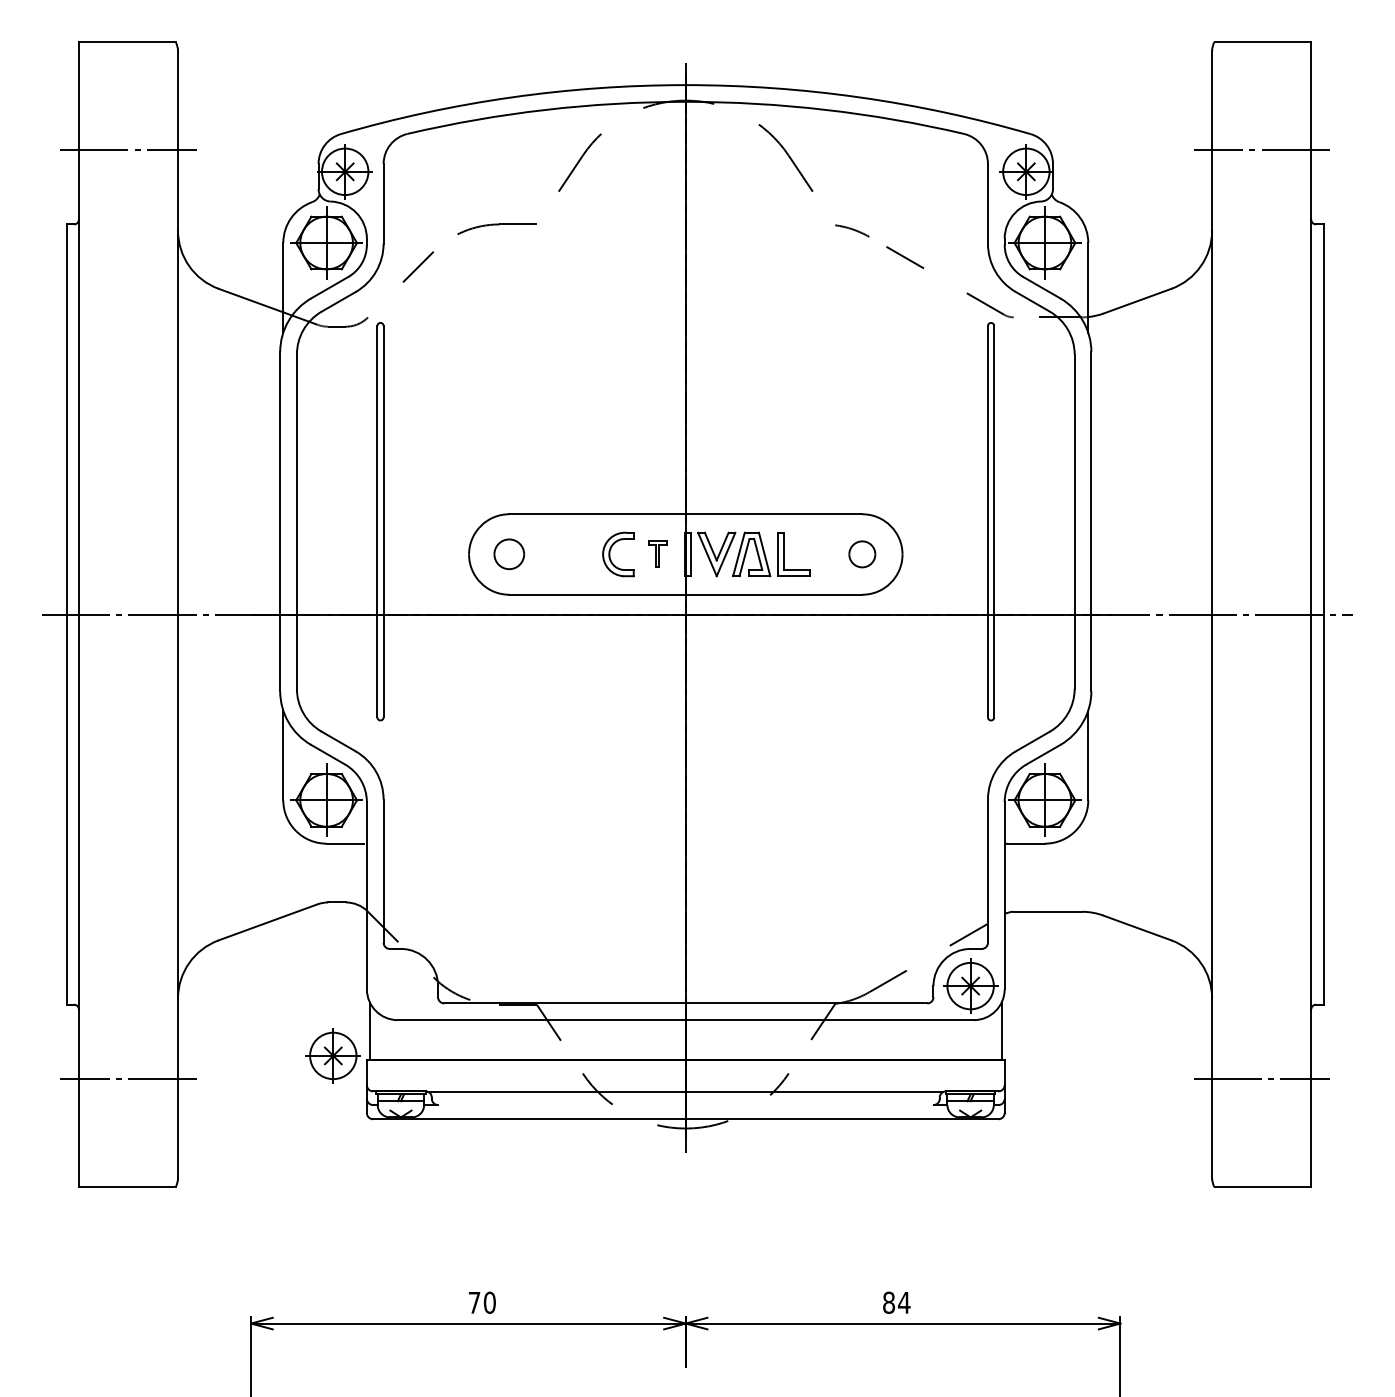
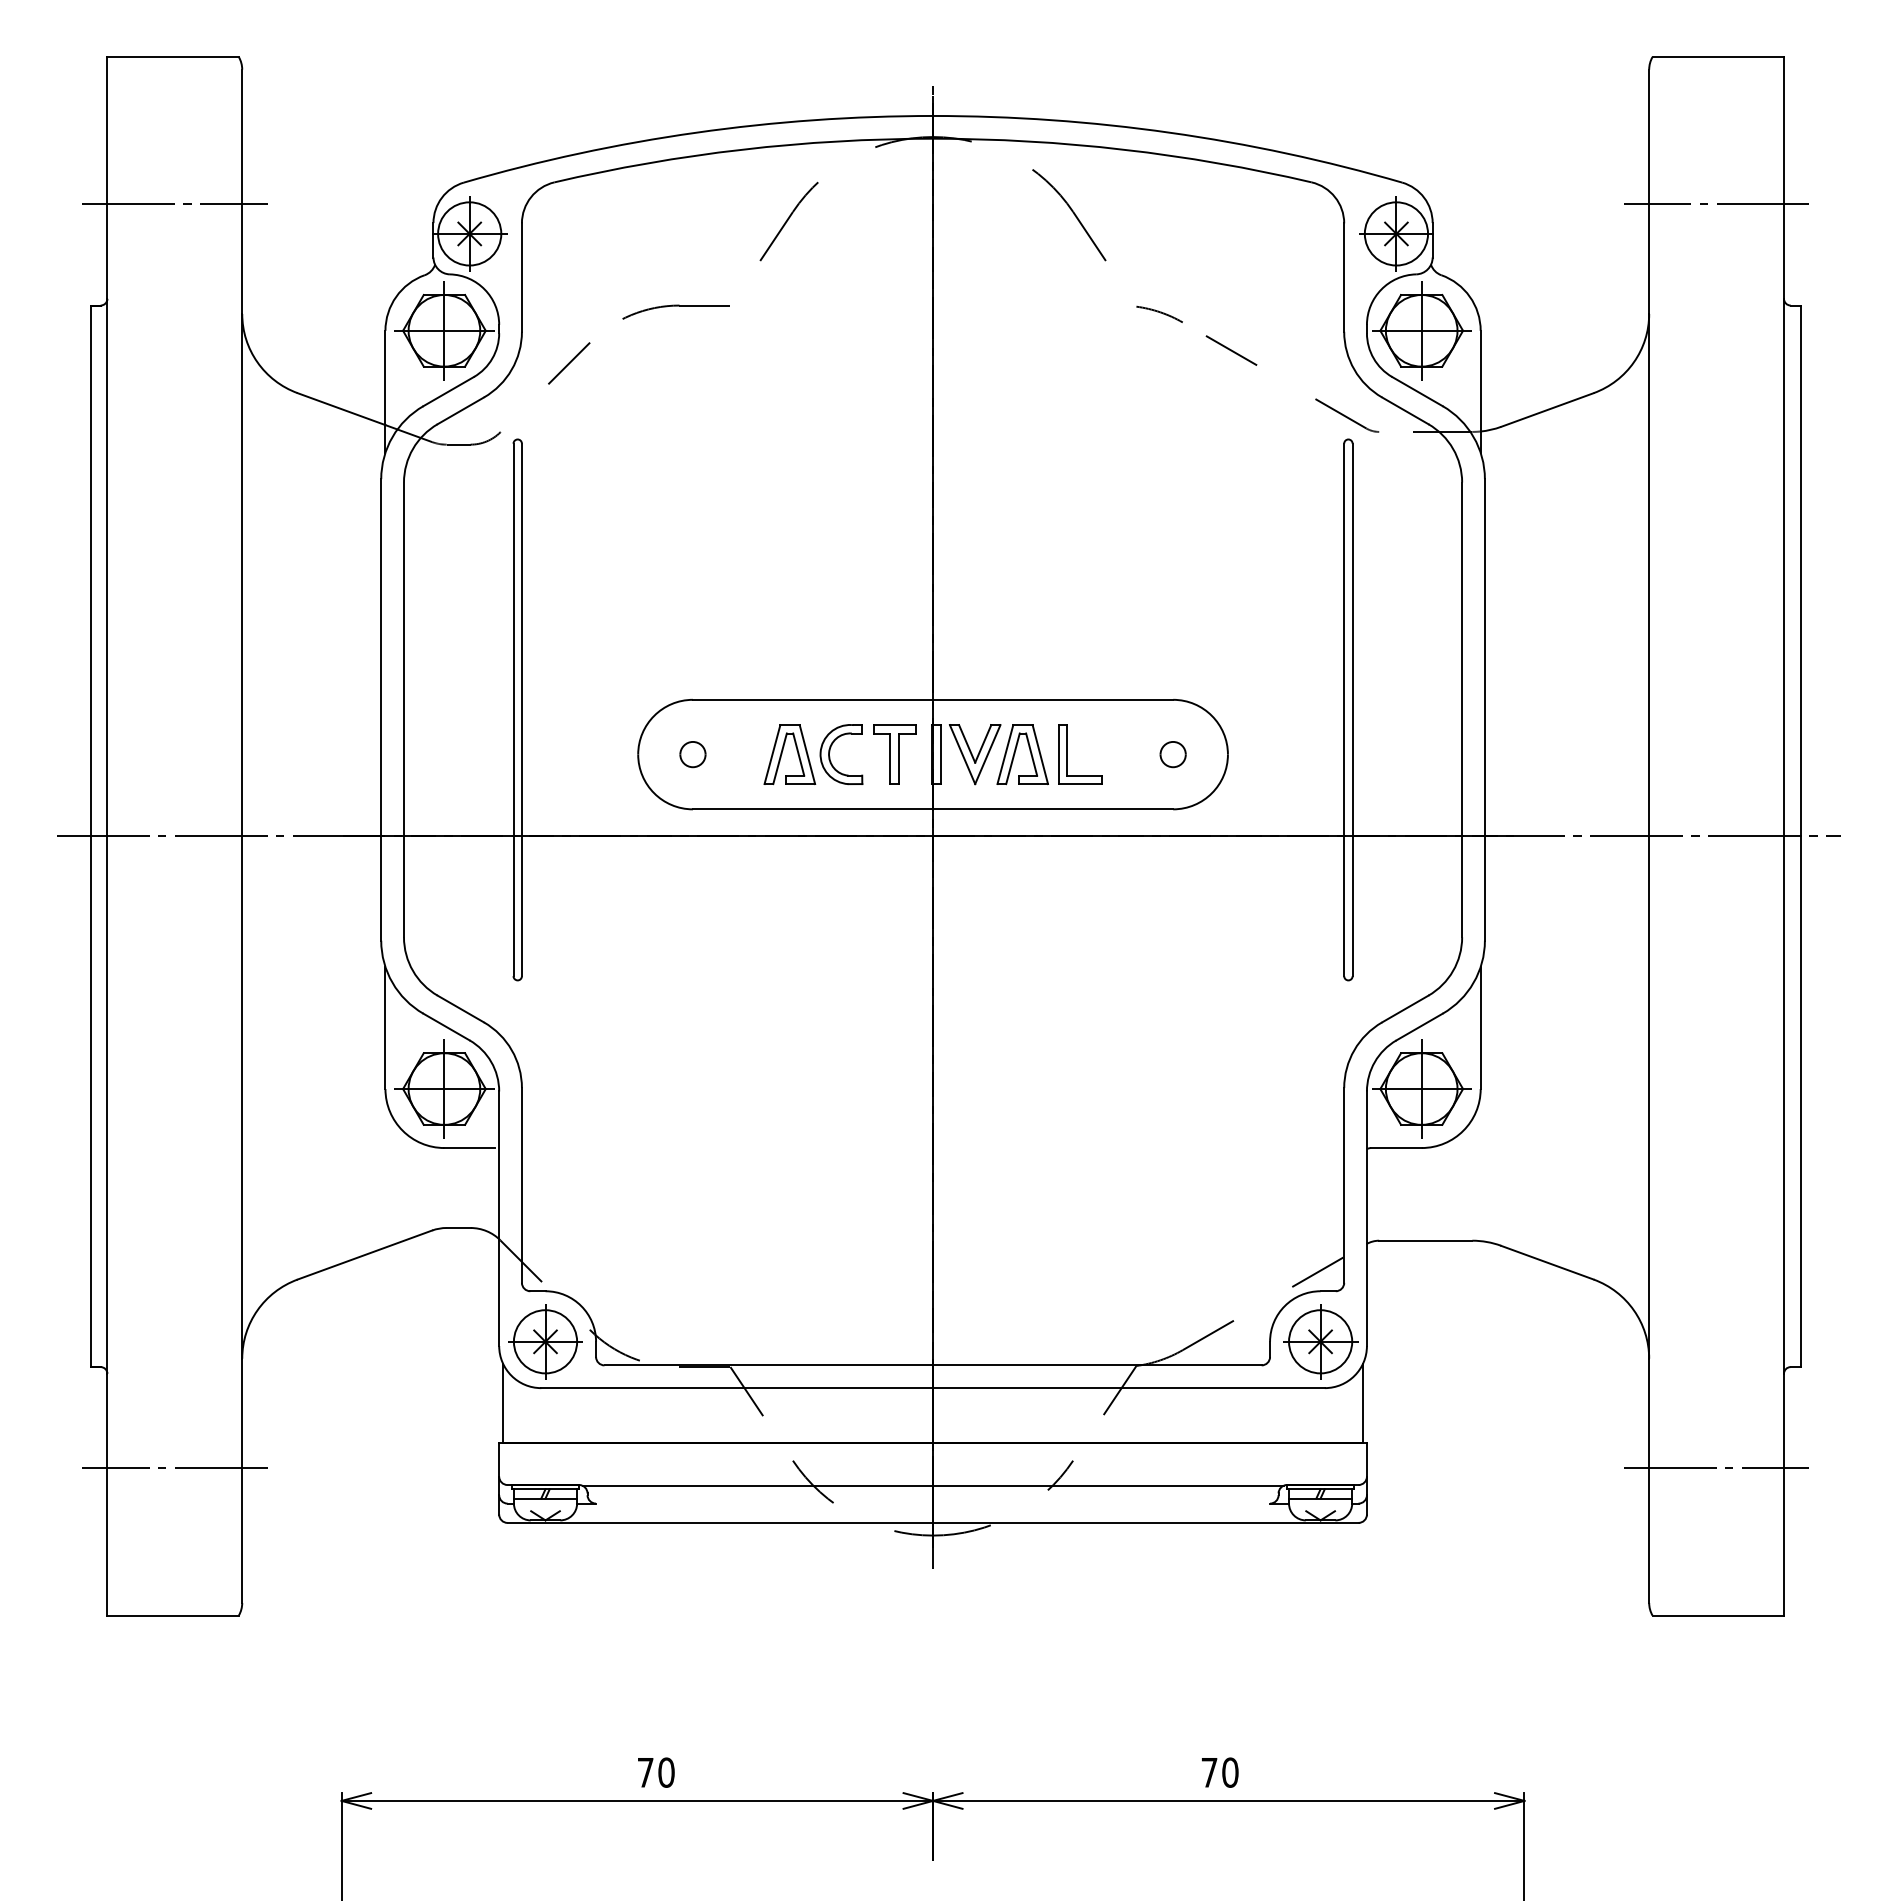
part: (508, 554) -> (692, 754), size x0.62
part: (575, 554) -> (782, 754), added
part: (657, 554) -> (894, 754), size x1.67
part: (861, 554) -> (1172, 754), size x0.71
part: (333, 1055) -> (545, 1341), moved
text: (896, 1302) -> (1219, 1772), 84 -> 70

